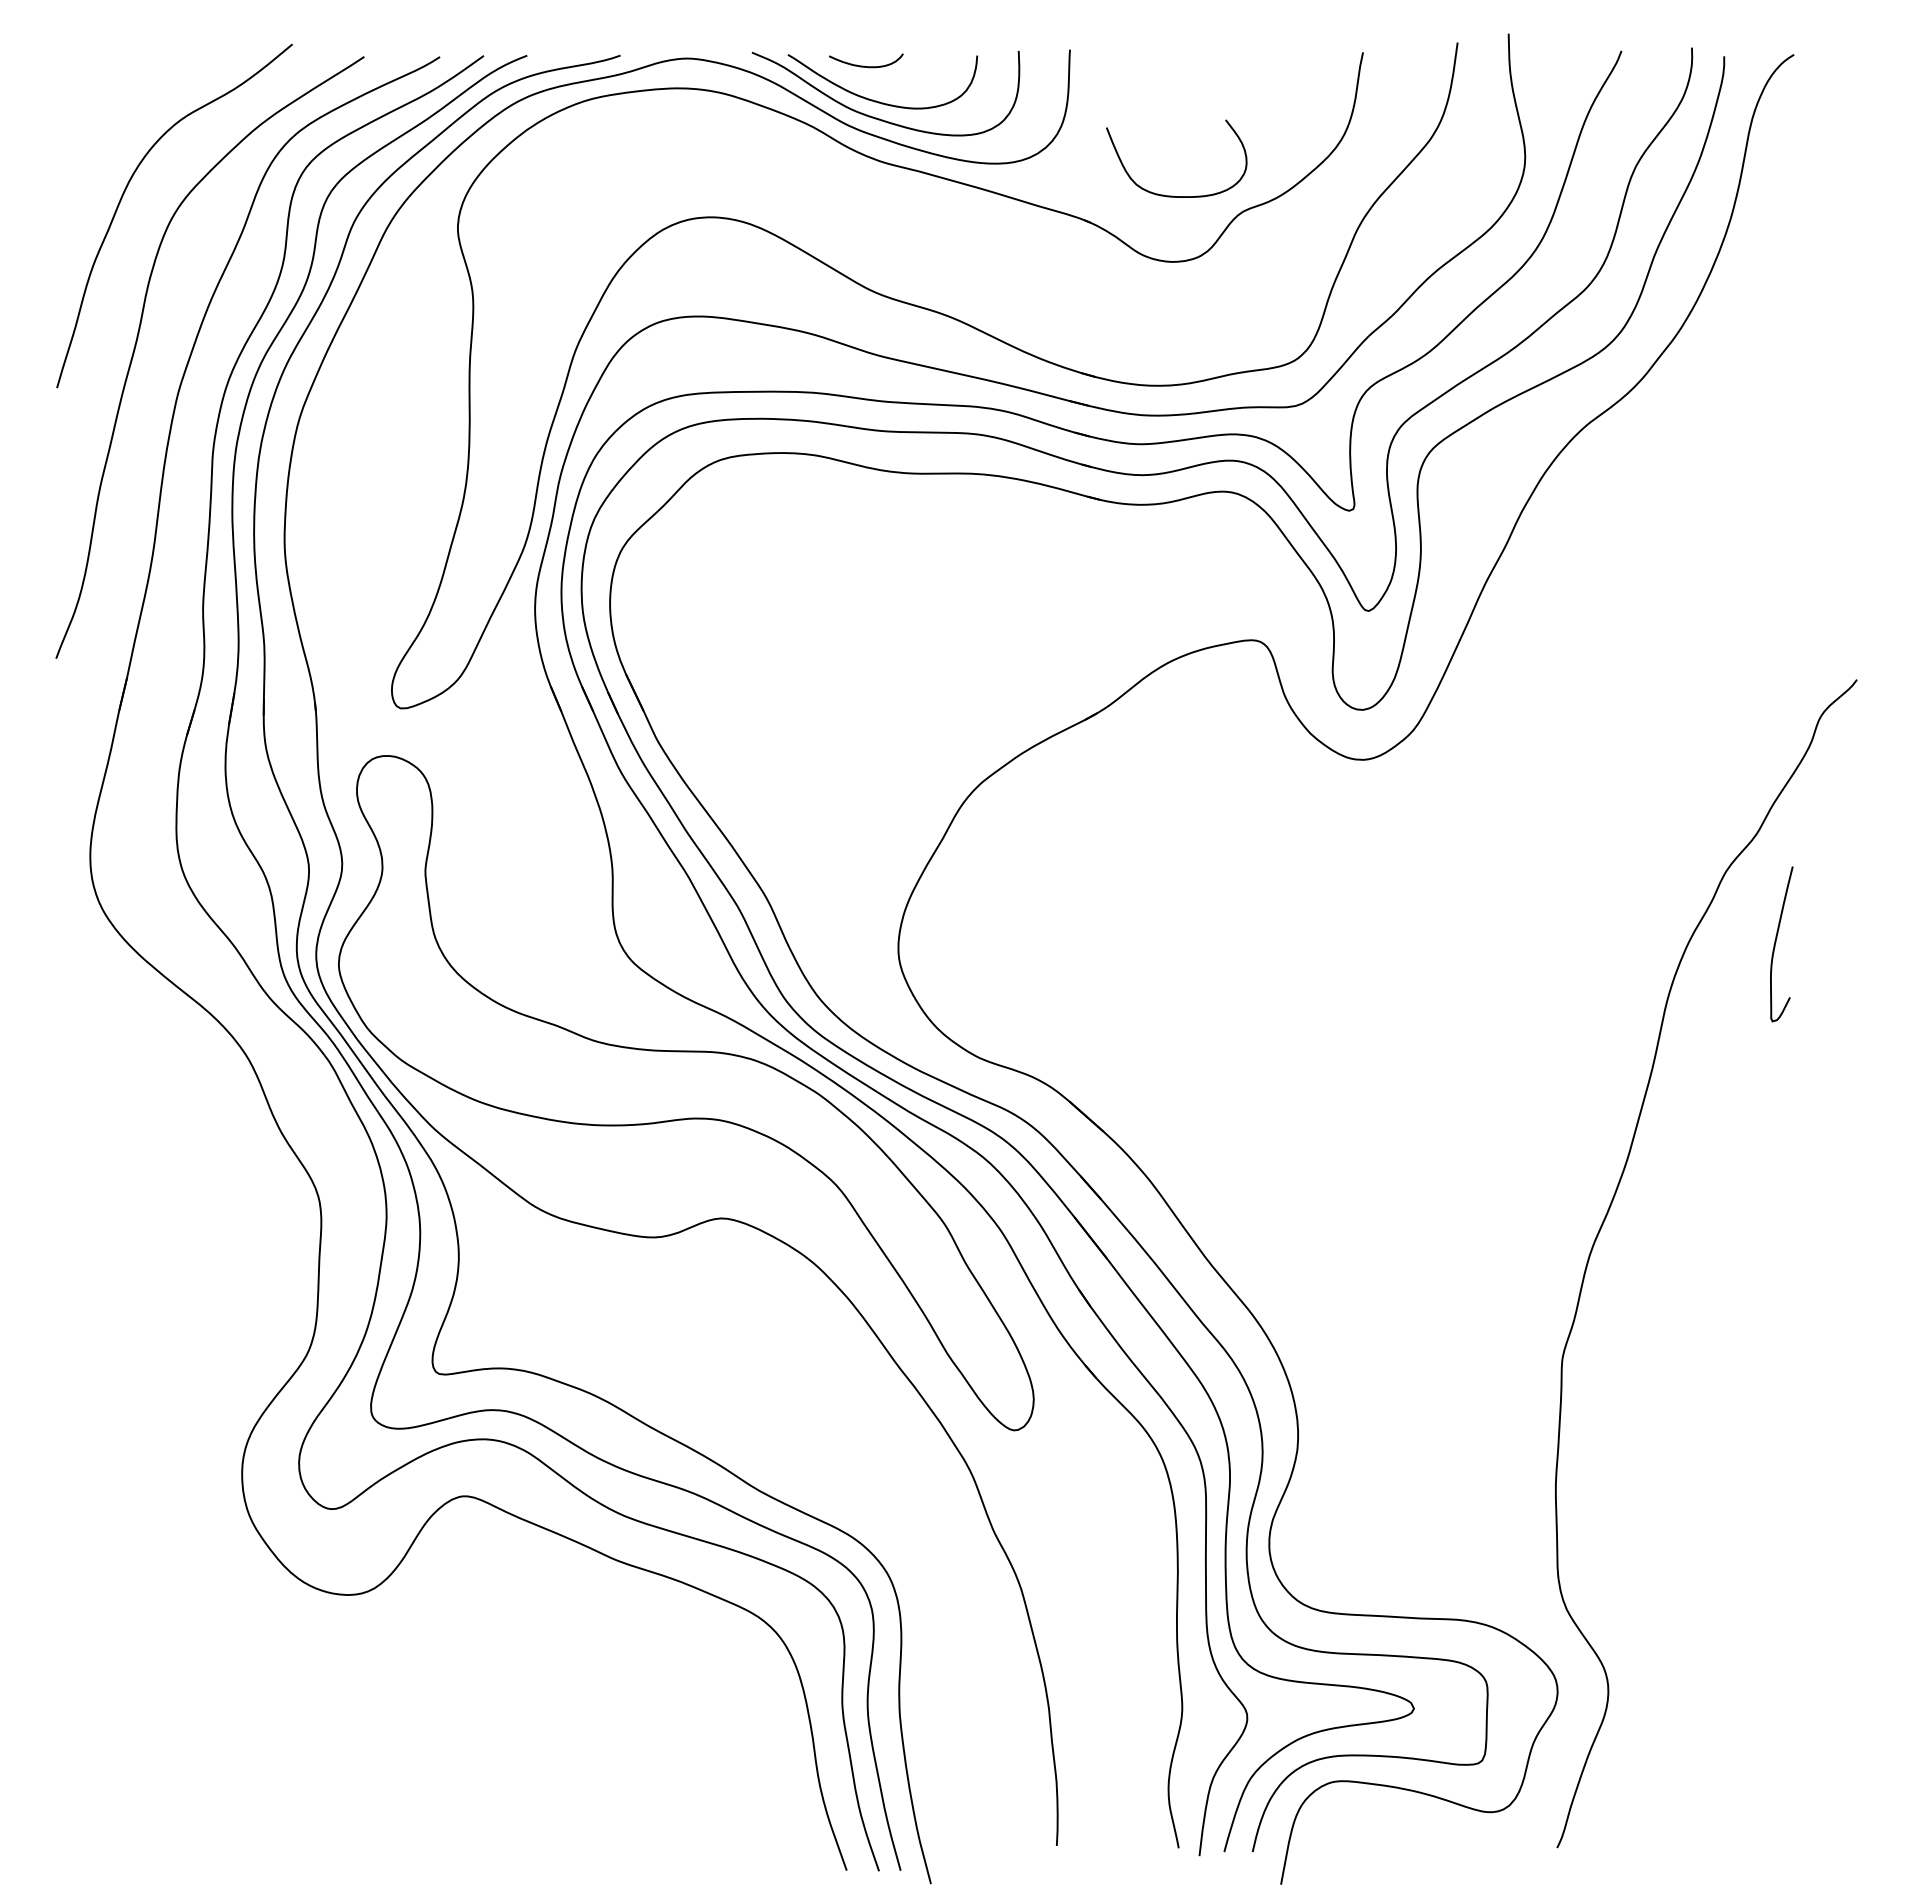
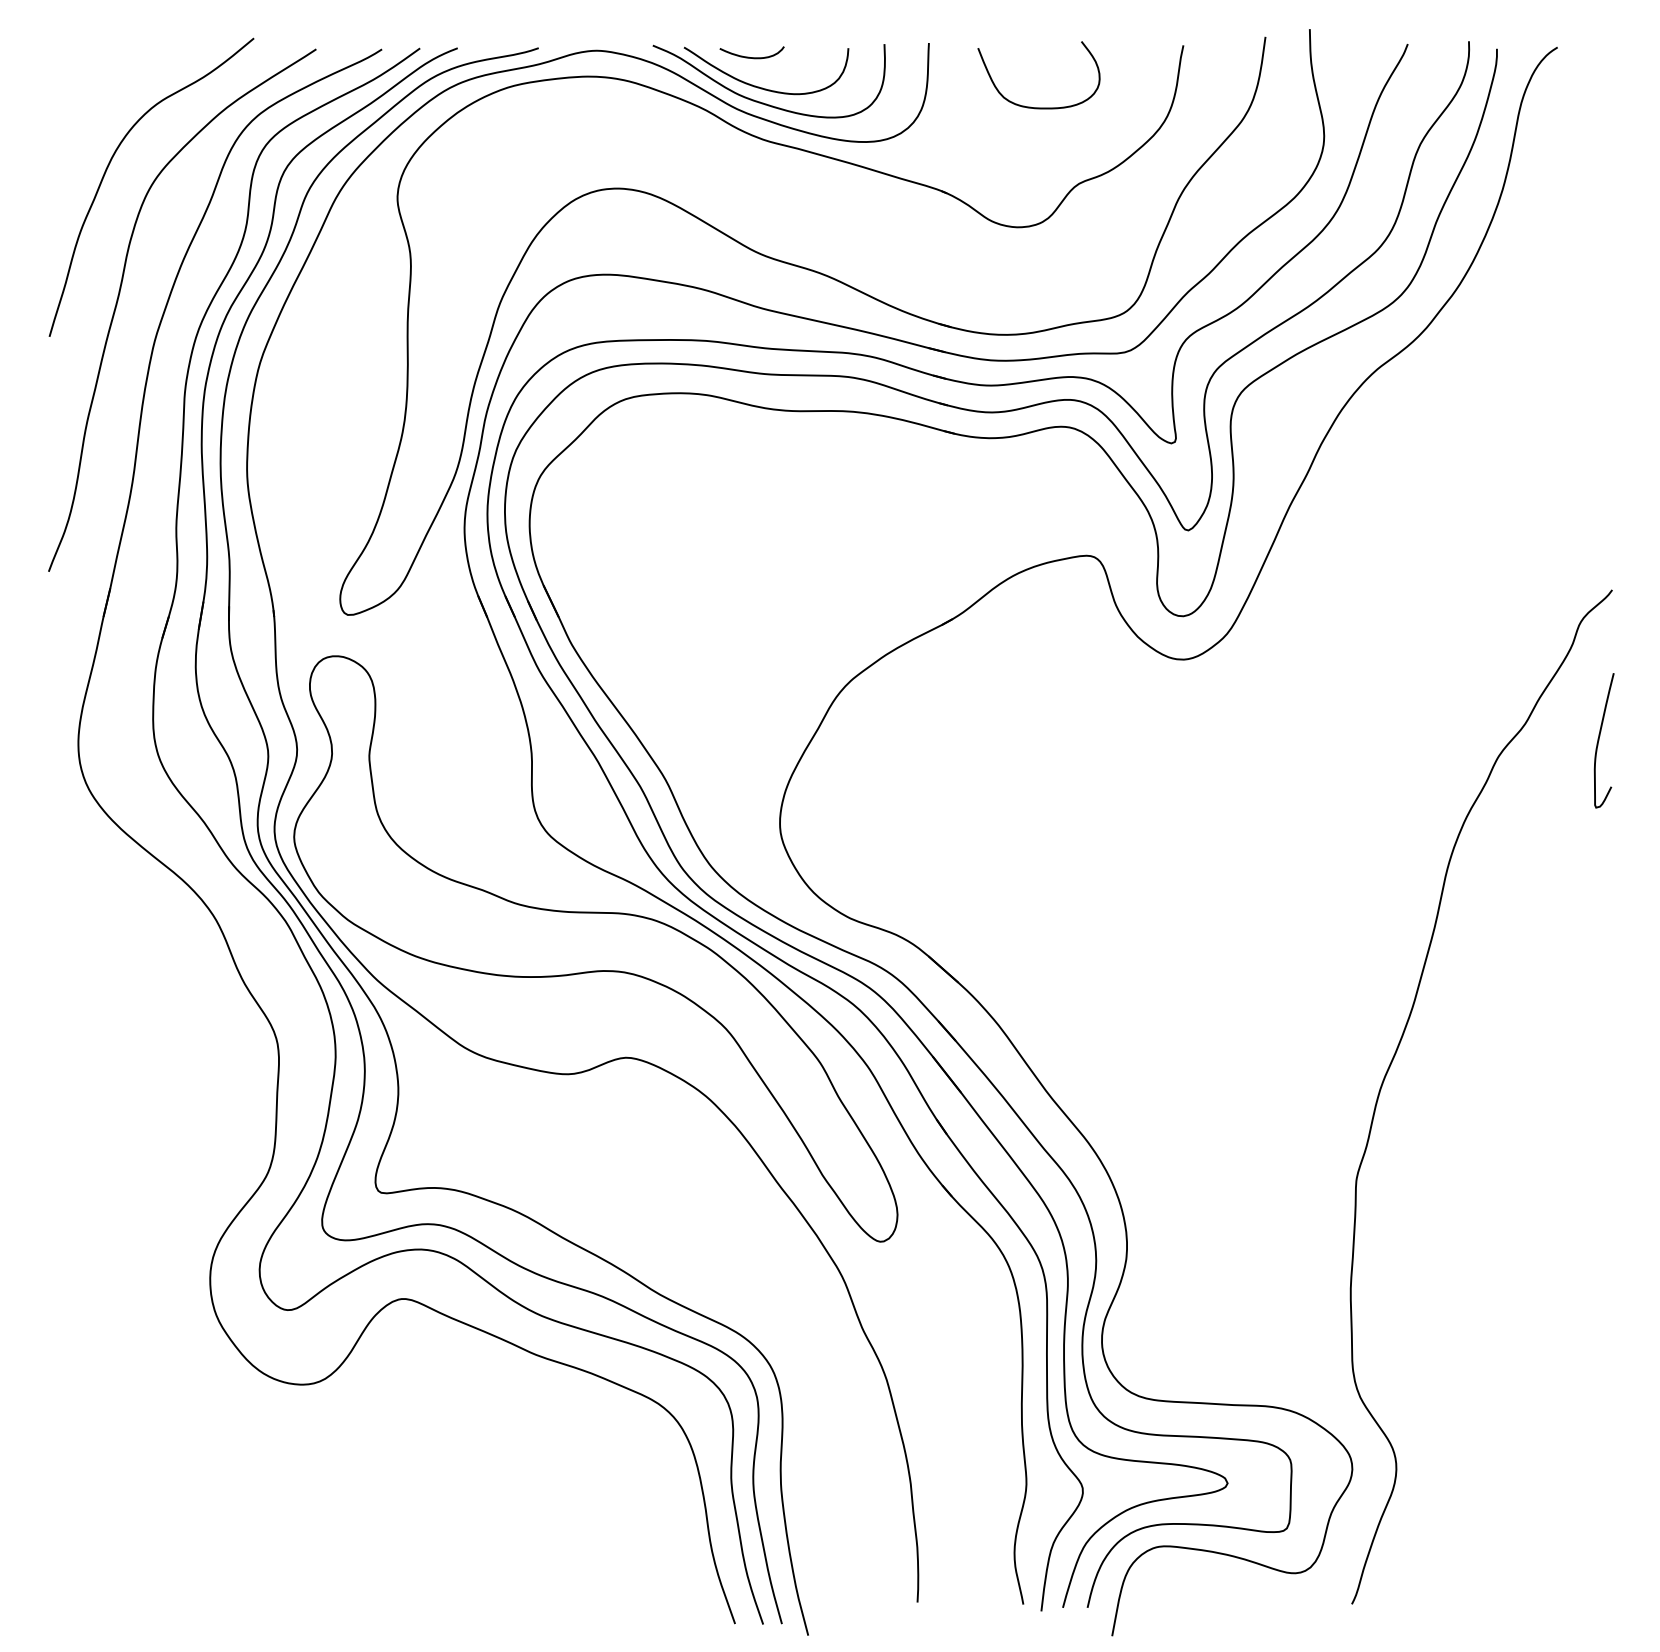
curve: (1173, 195) -> (1036, 107), moved
curve: (1776, 942) -> (1599, 739), moved

